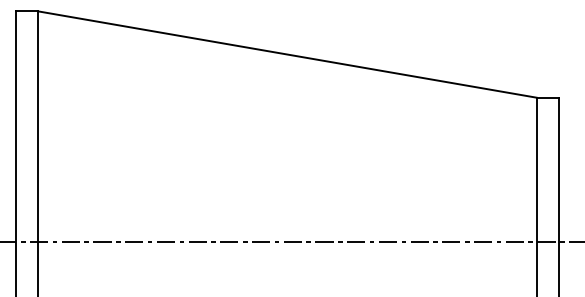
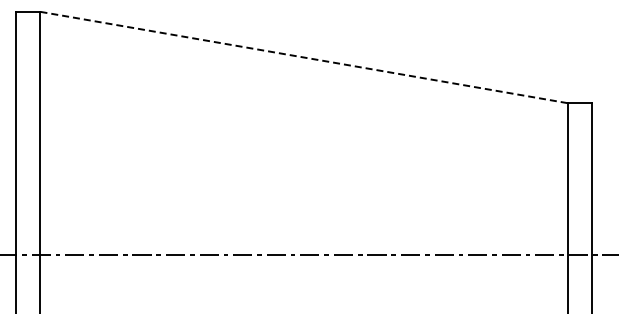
line: (287, 54) -> (304, 57), solid -> dashed

